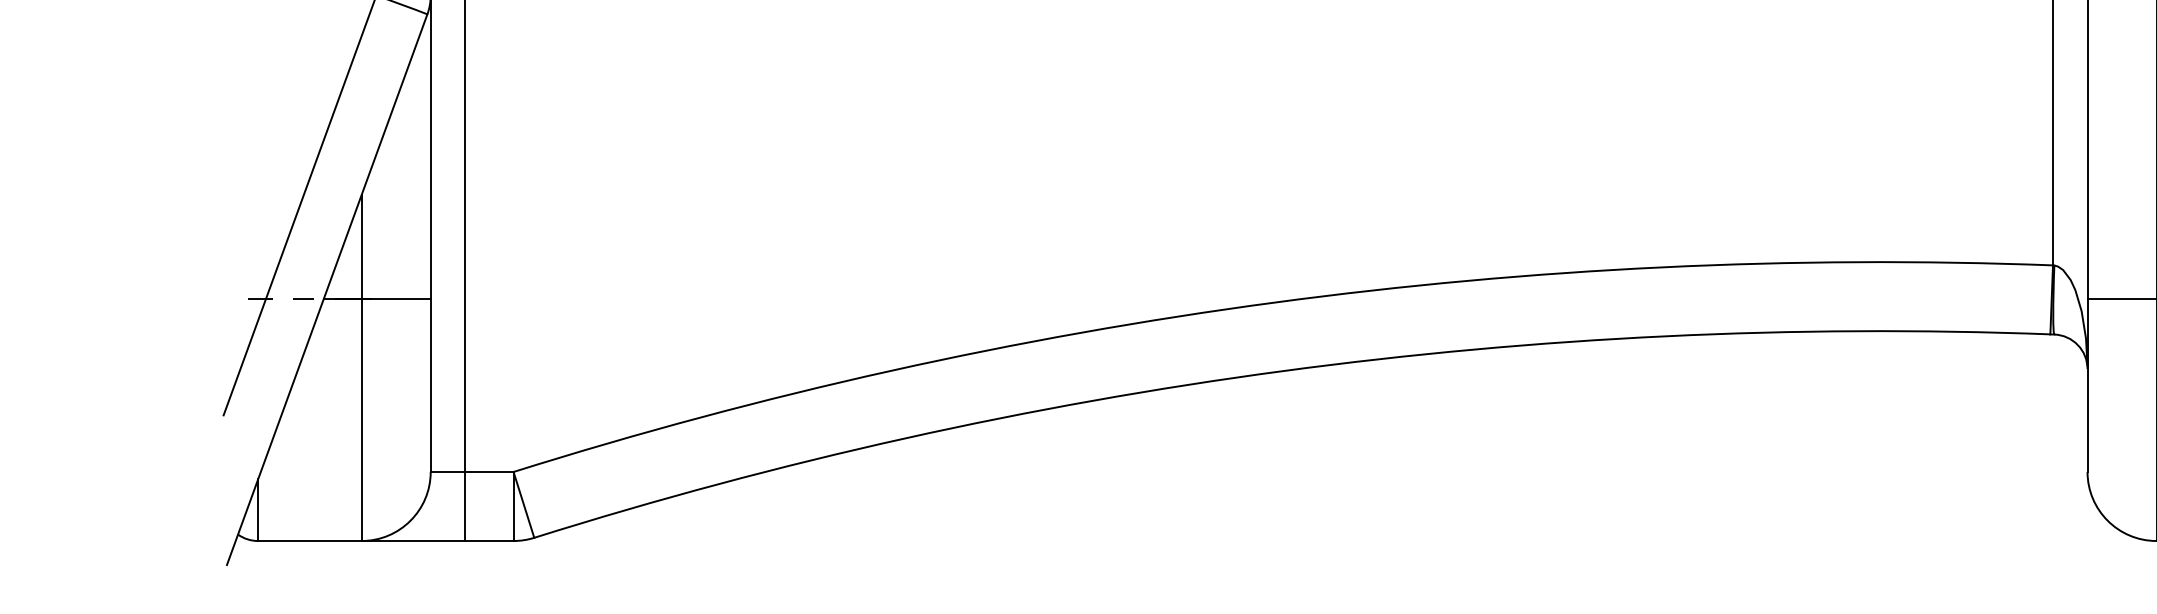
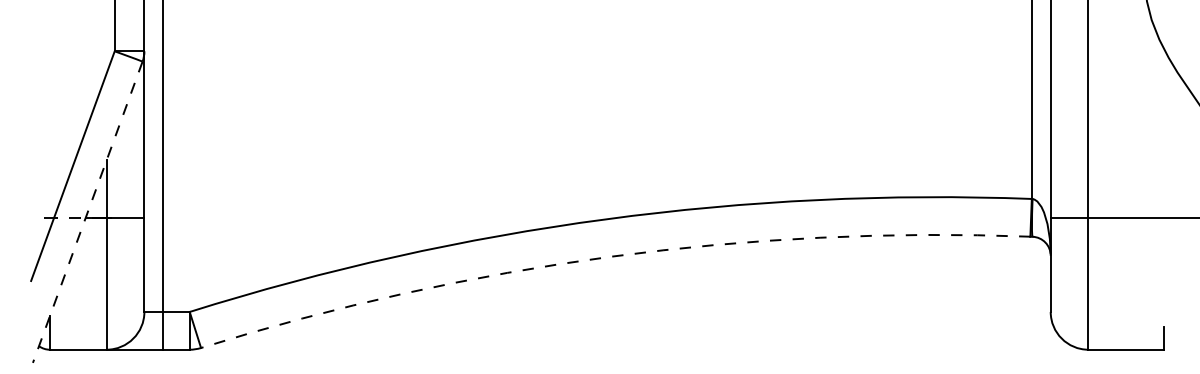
line: (326, 290) -> (87, 212), solid -> dashed
arc: (1282, 370) -> (610, 256), solid -> dashed

